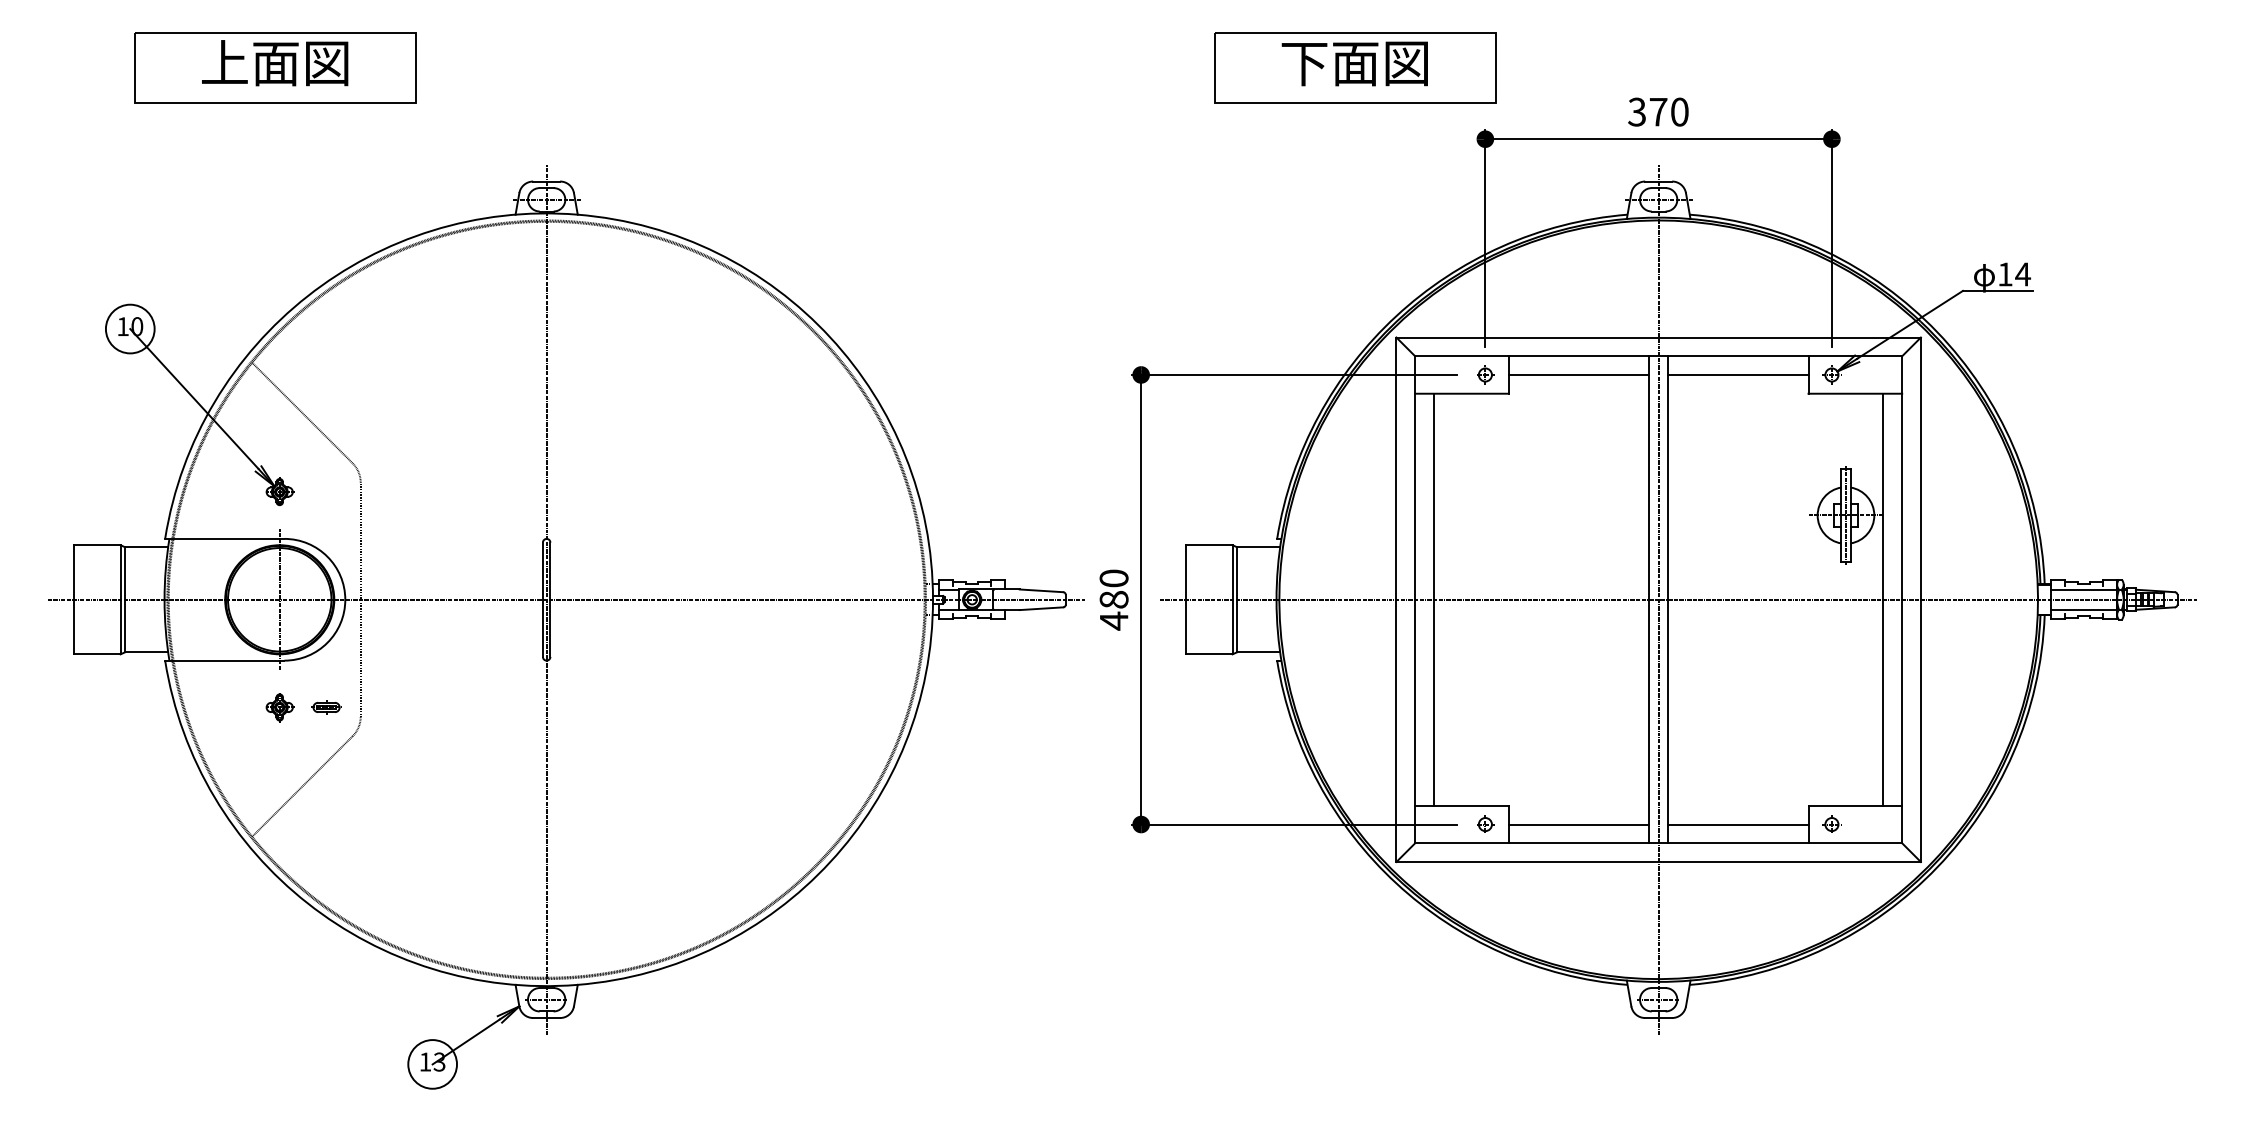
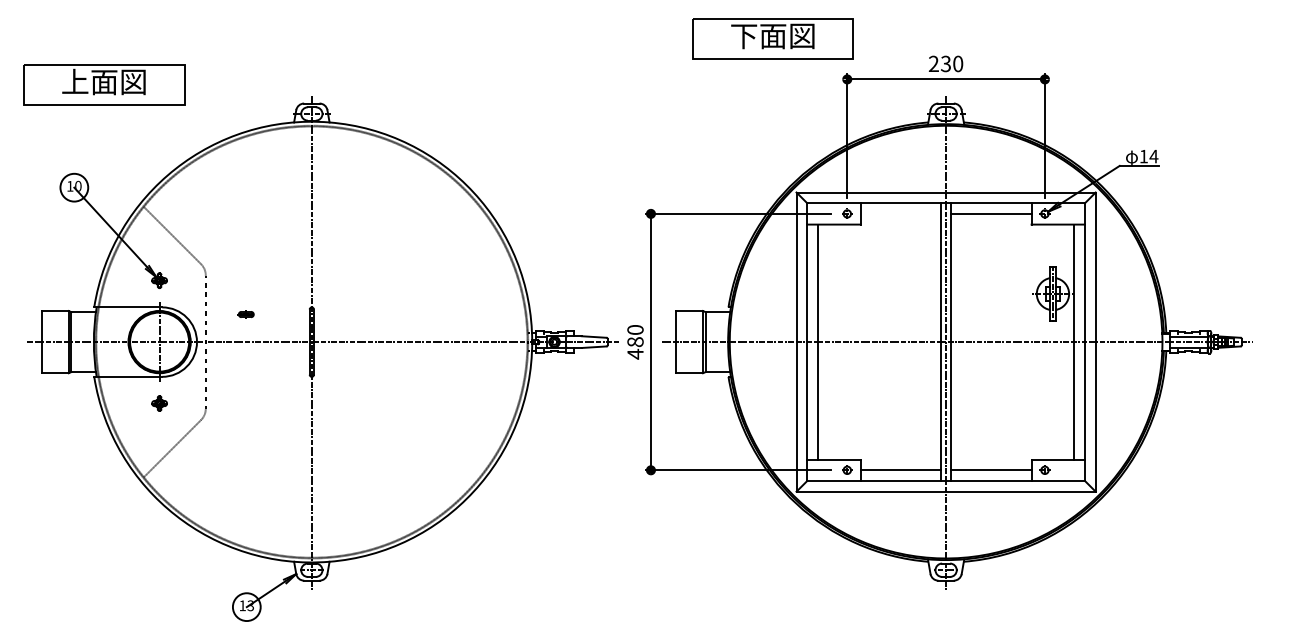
part: (276, 67) -> (104, 84), moved
text: (1647, 111) -> (939, 63), 370 -> 230
line: (1578, 374) -> (900, 213), removed
part: (325, 707) -> (245, 314), moved

